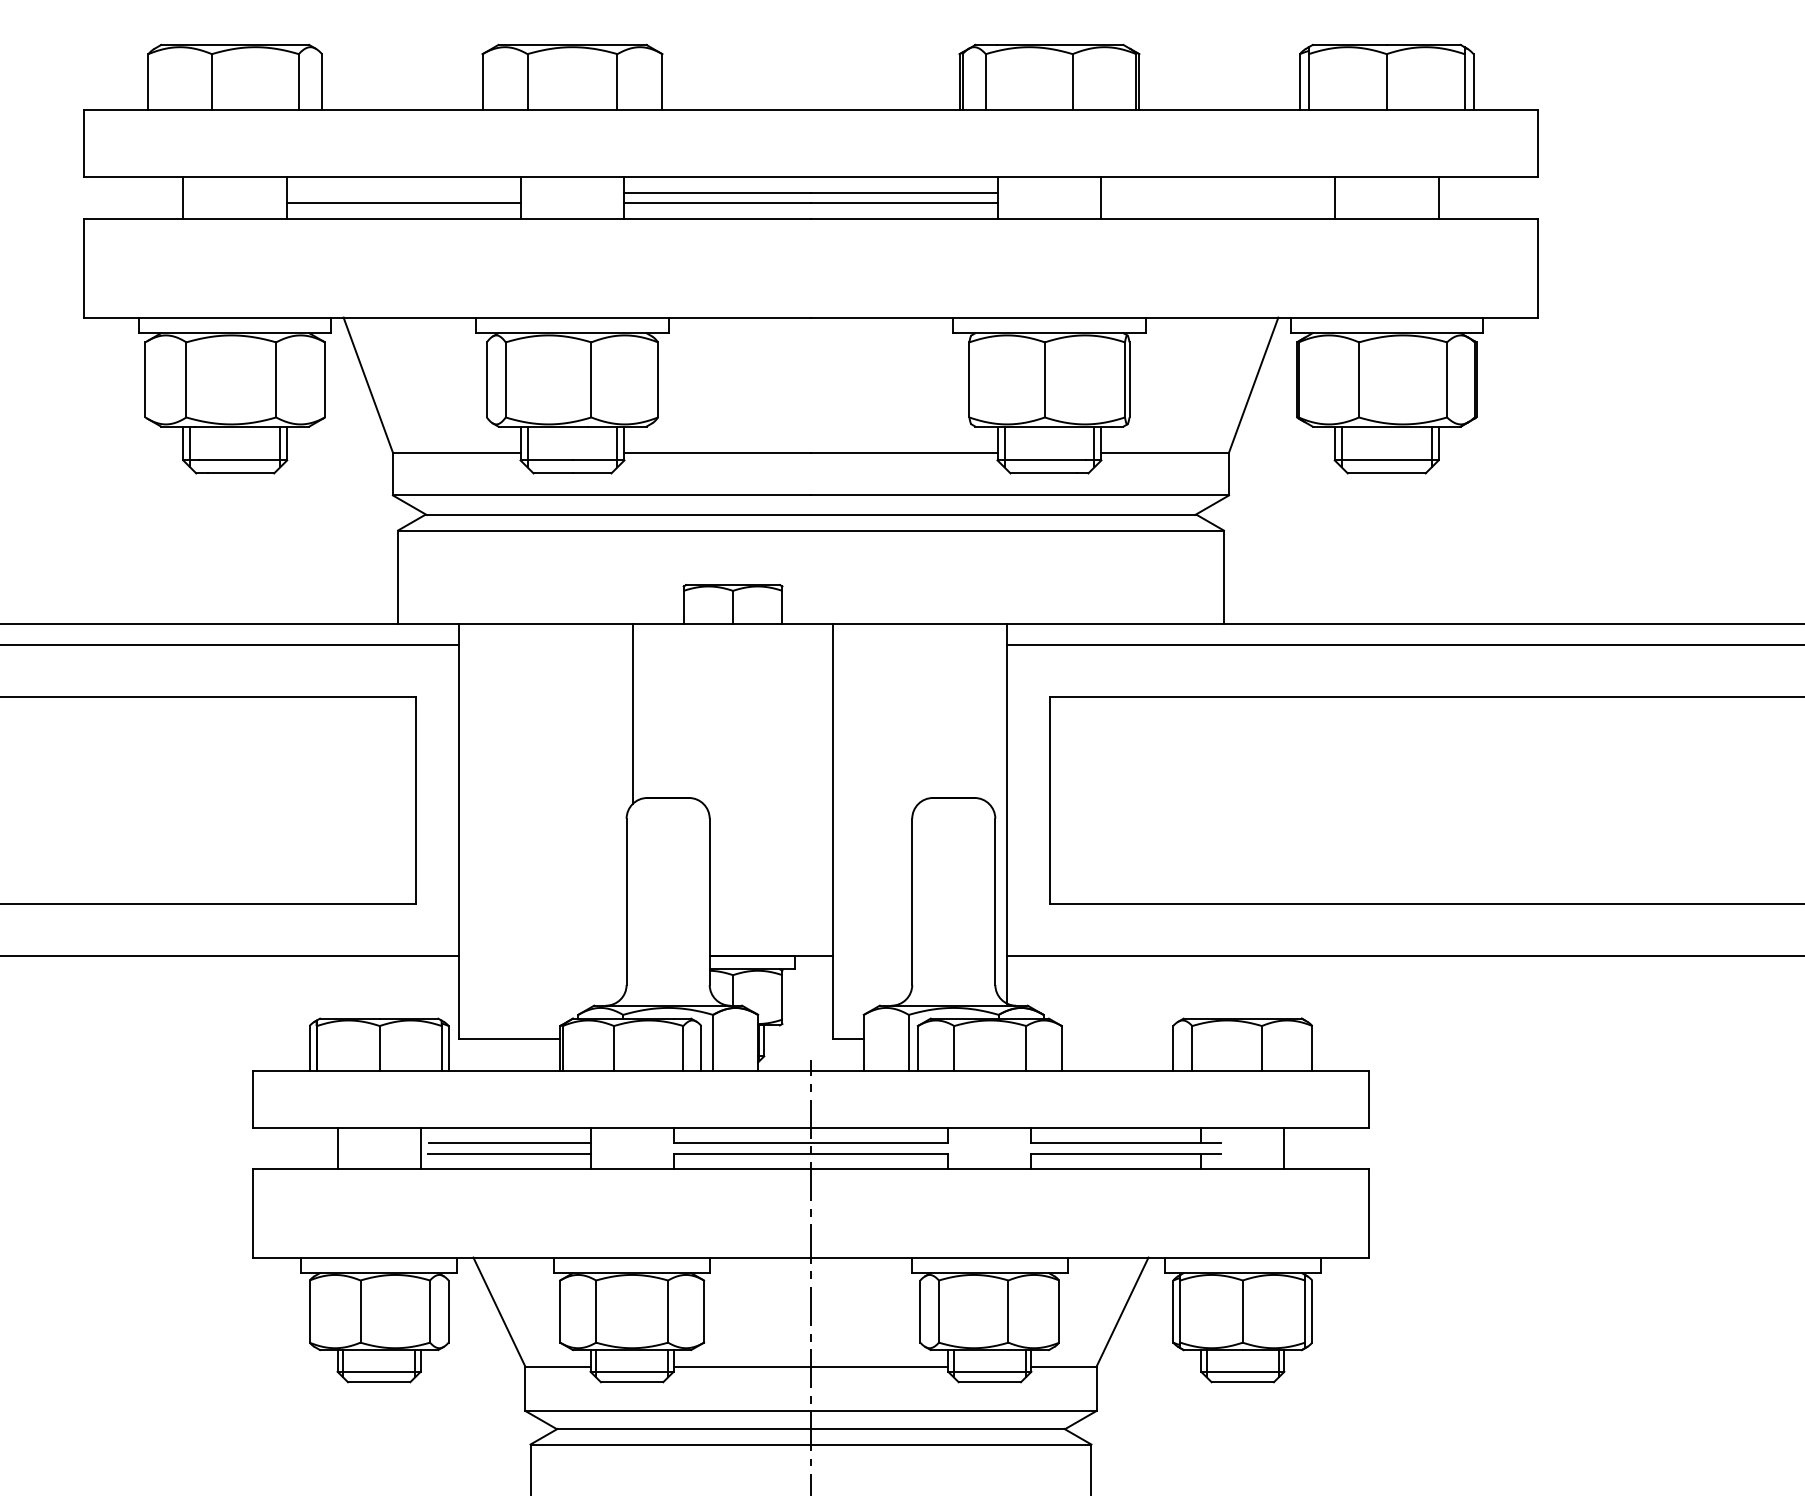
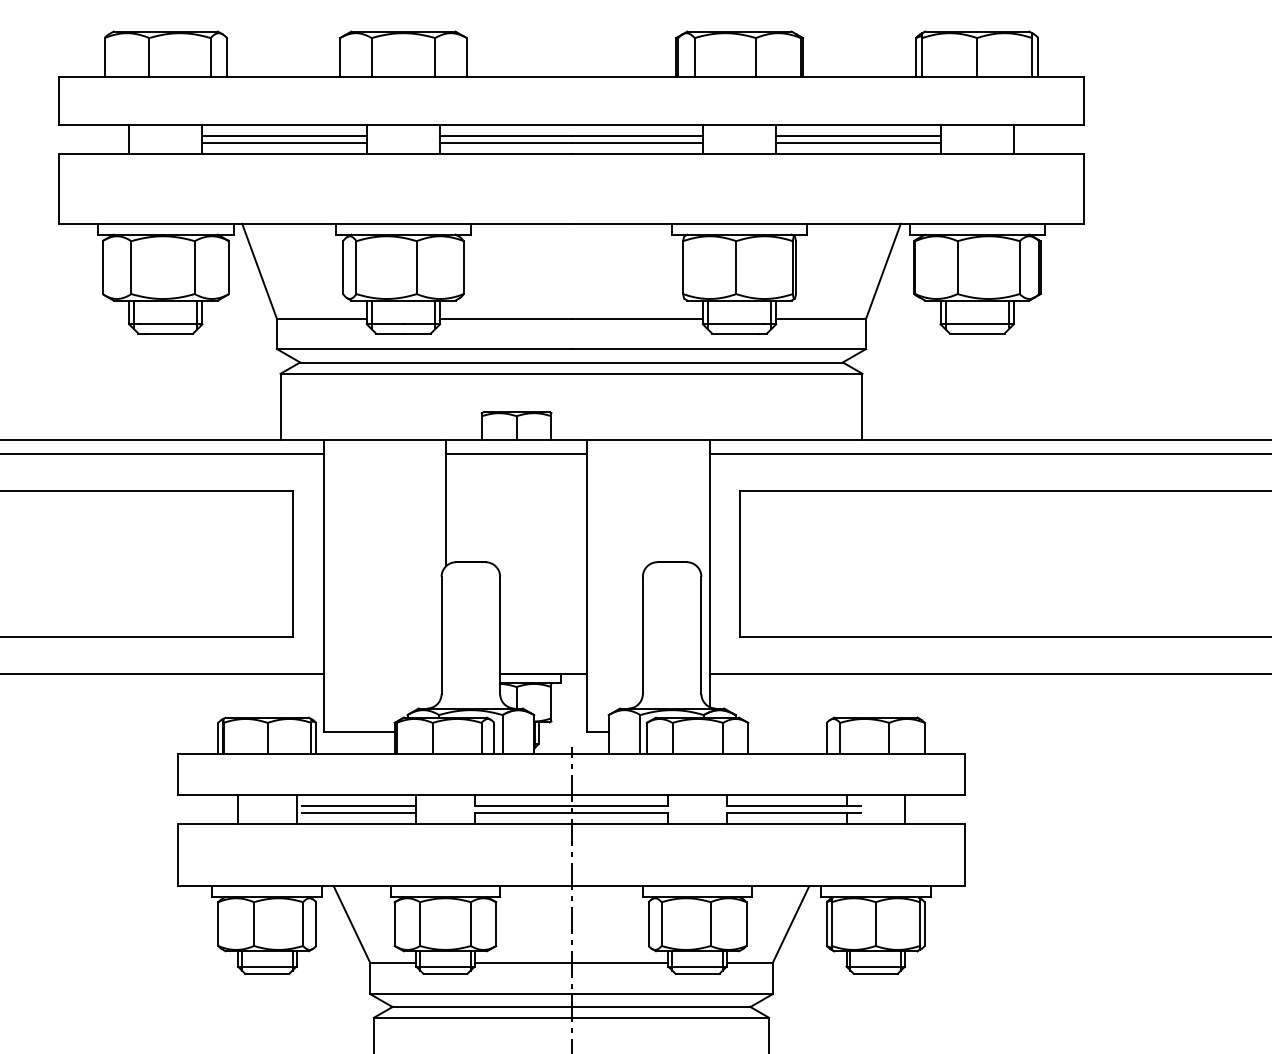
line: (403, 192) -> (284, 135), added
line: (1218, 192) -> (858, 135), added
line: (1218, 203) -> (858, 143), added
line: (732, 645) -> (516, 454), added

